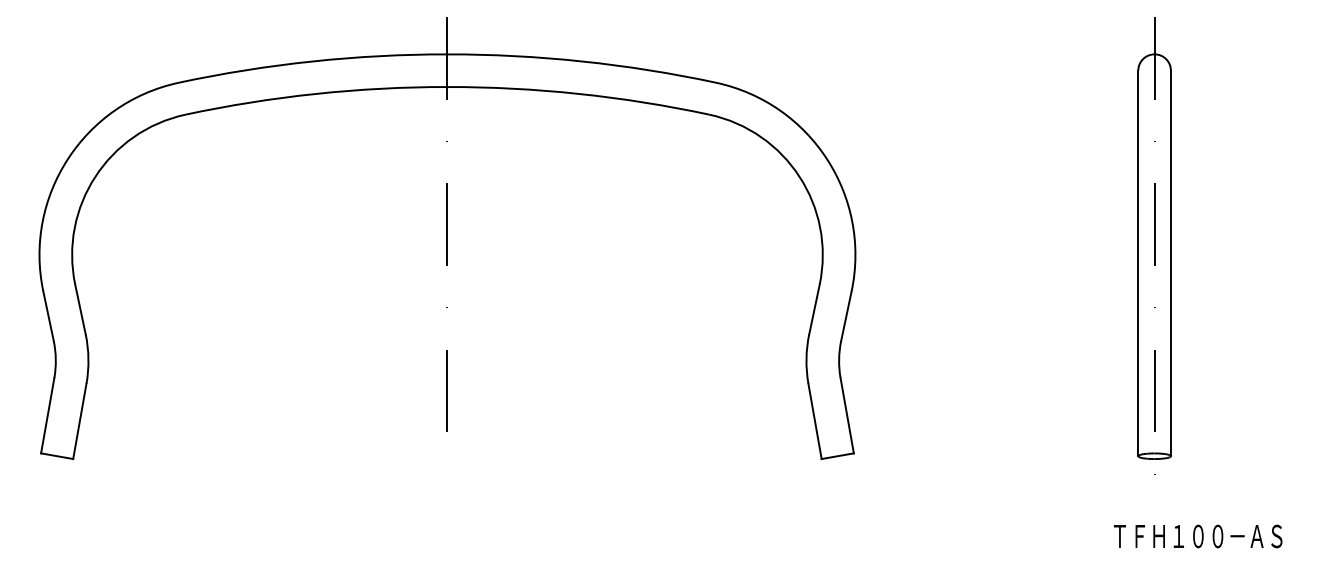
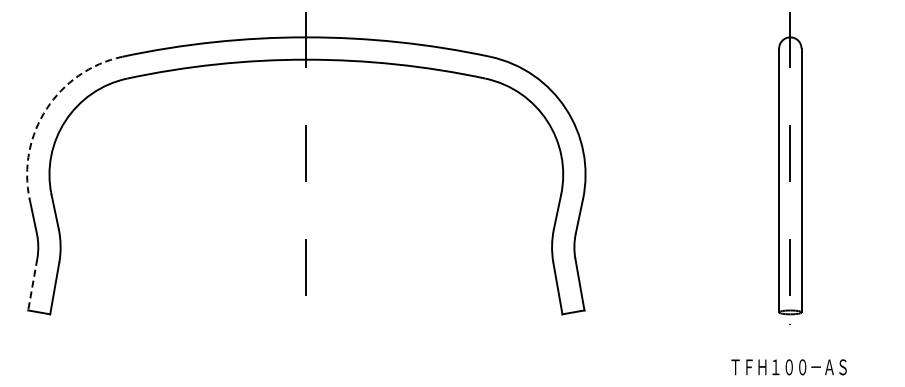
arc: (67, 158) -> (46, 108), solid -> dashed
line: (47, 416) -> (32, 285), solid -> dashed
text: (1197, 536) -> (788, 367), moved

